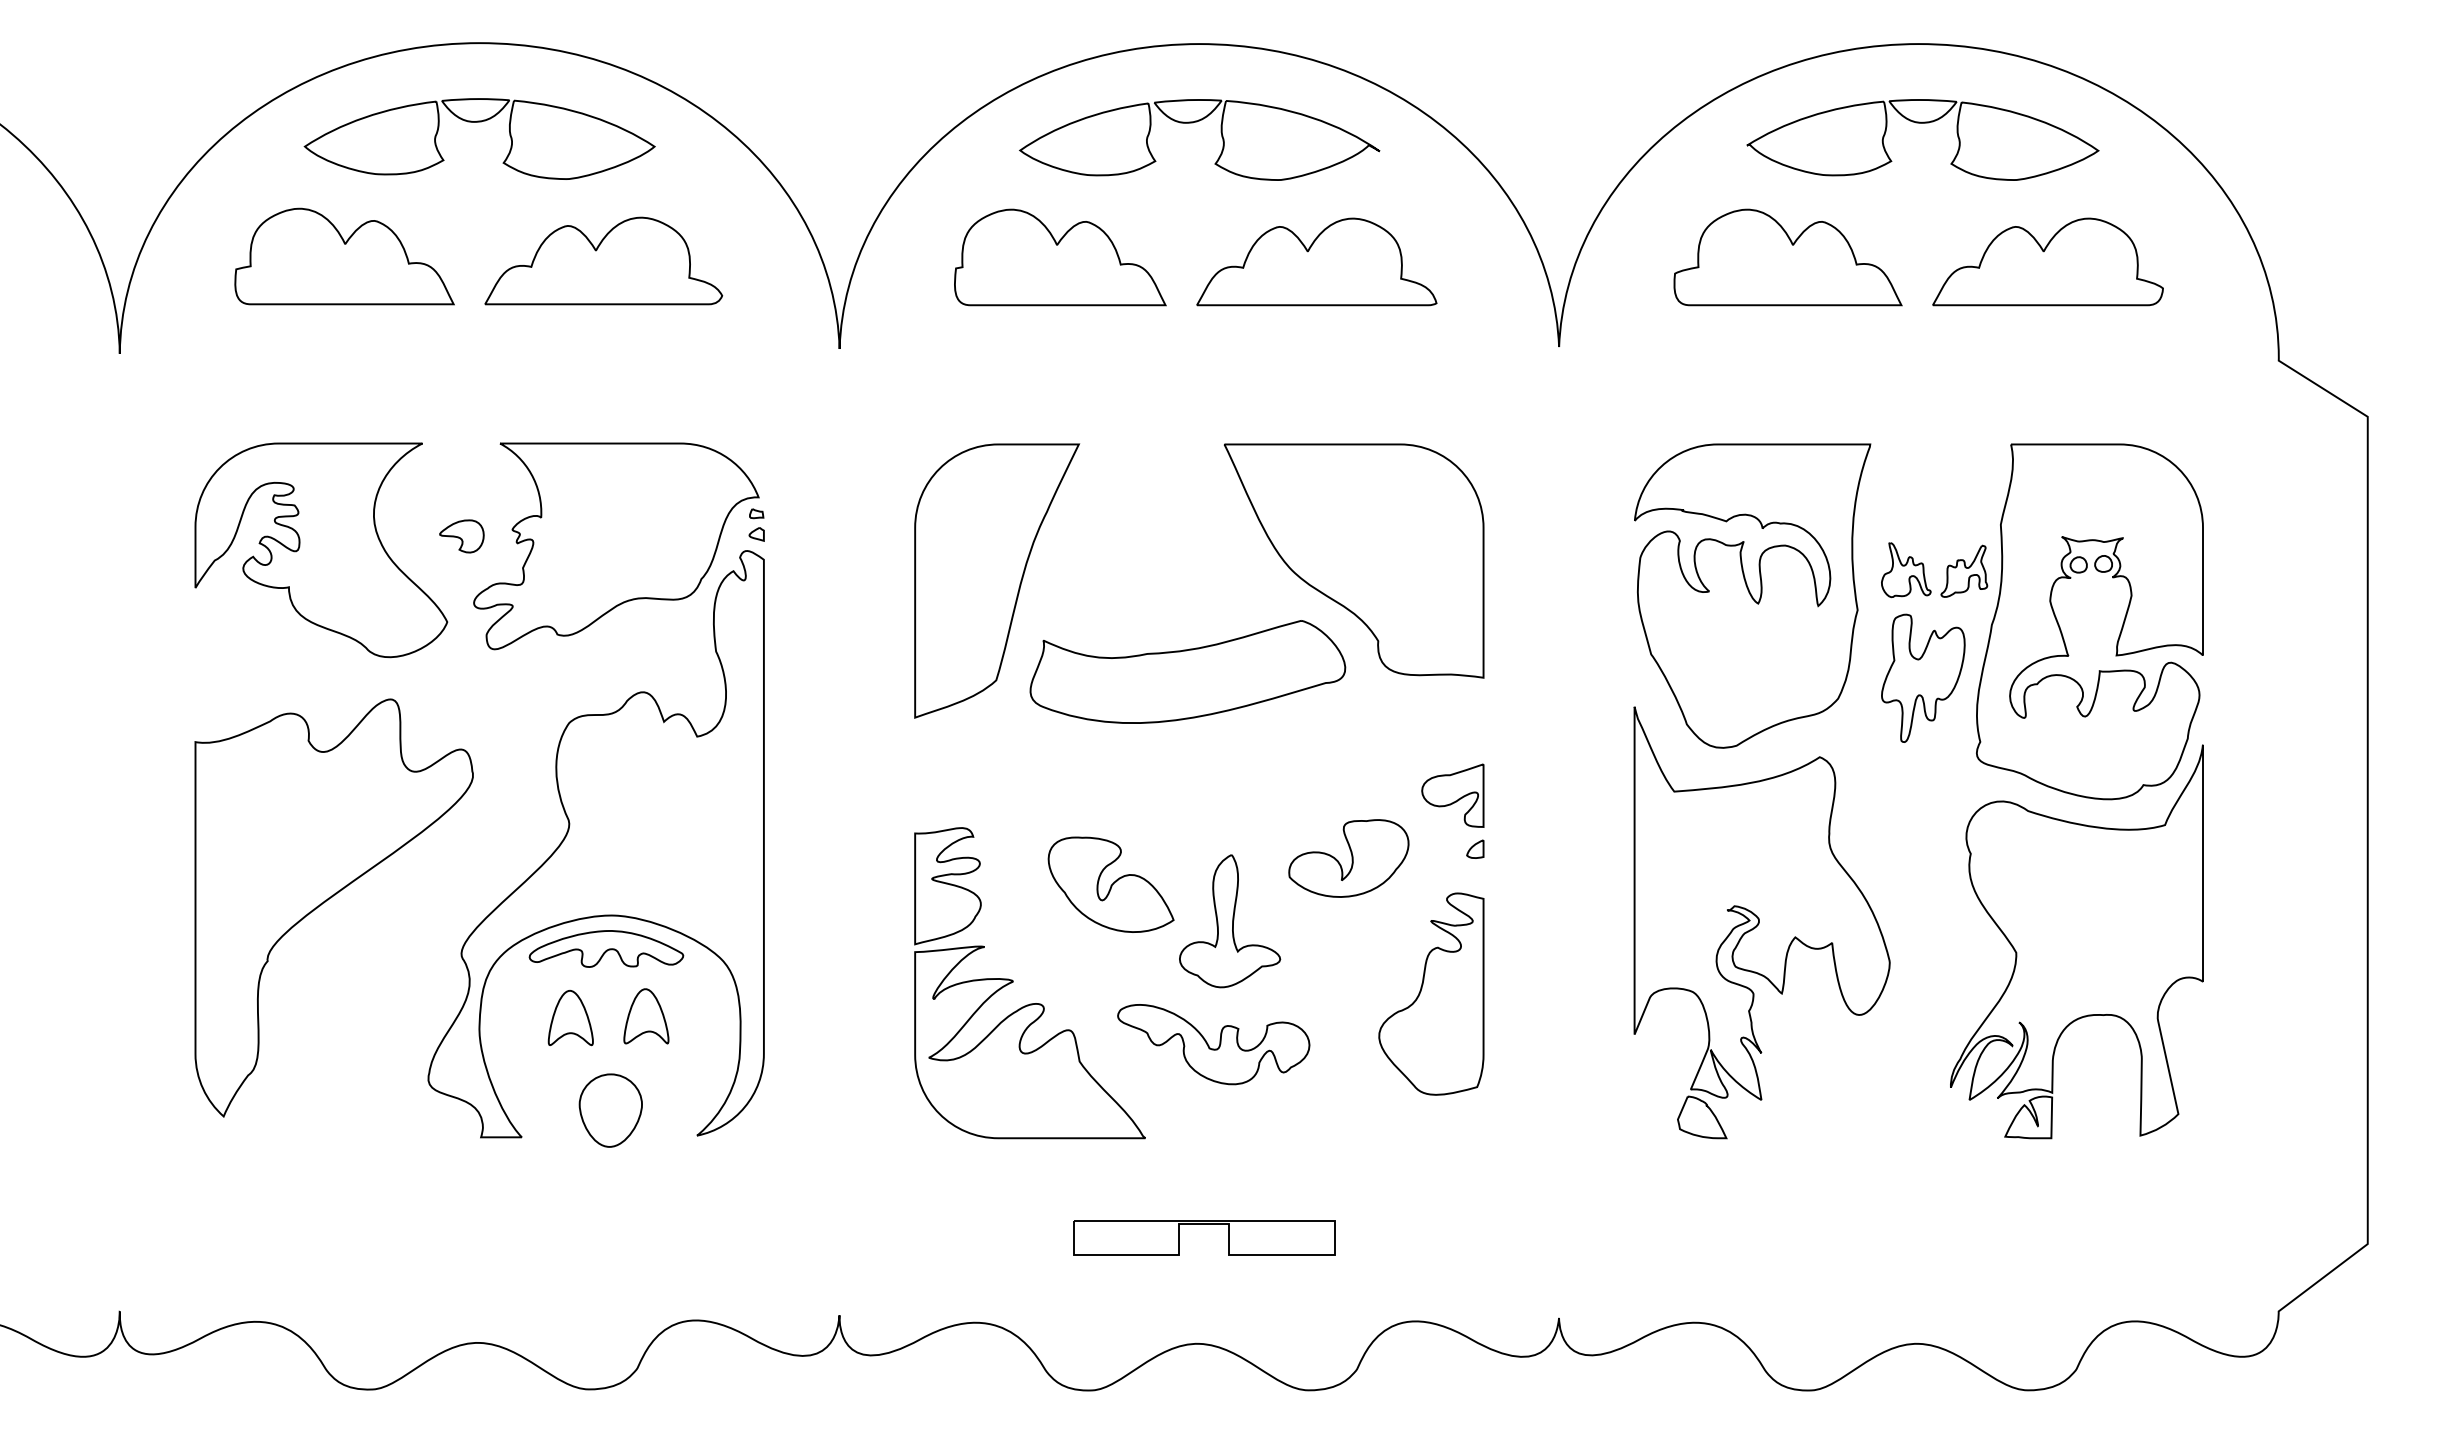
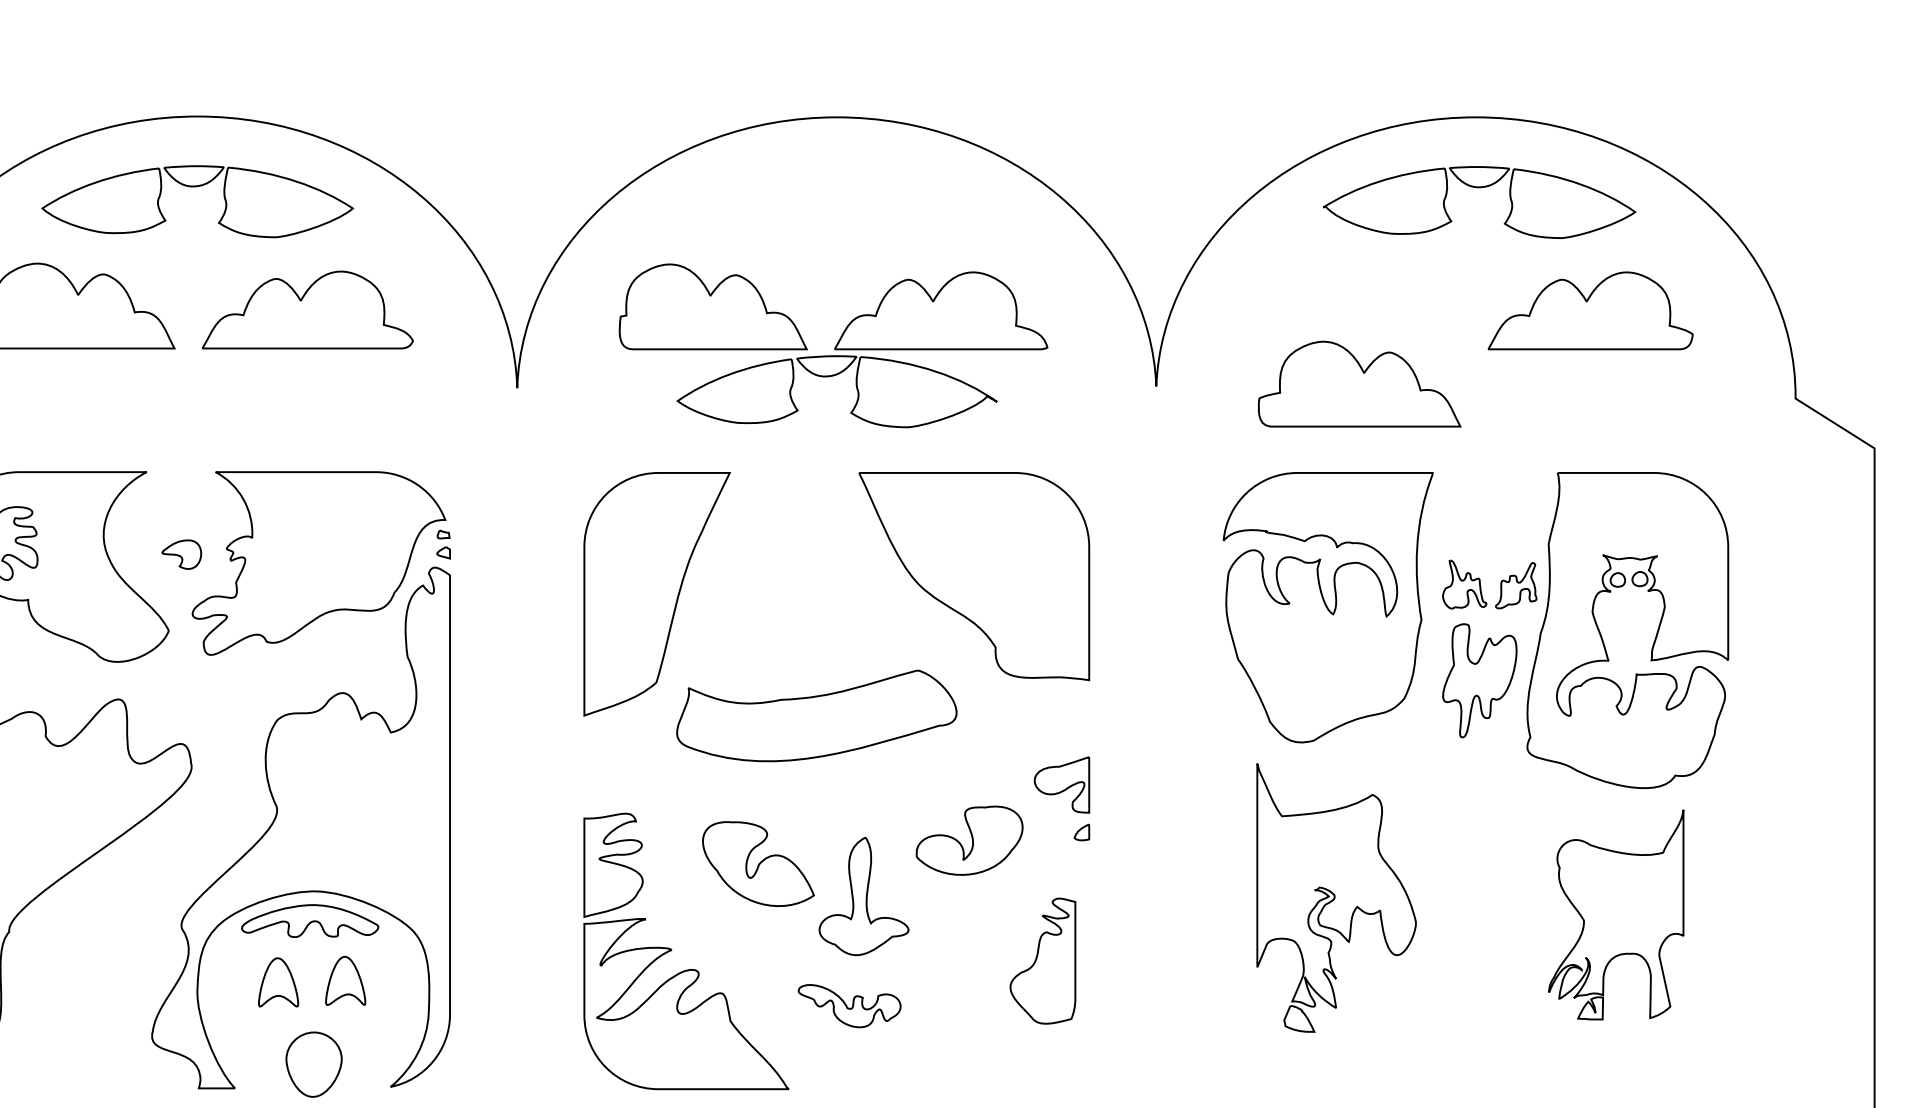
part: (1193, 123) -> (831, 377), moved
part: (1787, 257) -> (1359, 384), moved
part: (1187, 671) -> (816, 715), moved
part: (1761, 922) -> (1336, 897), size x0.7
part: (2076, 941) -> (1615, 914), size x0.6
part: (1431, 993) -> (1042, 960), size x0.7
part: (1213, 1044) -> (849, 1005), size x0.6

